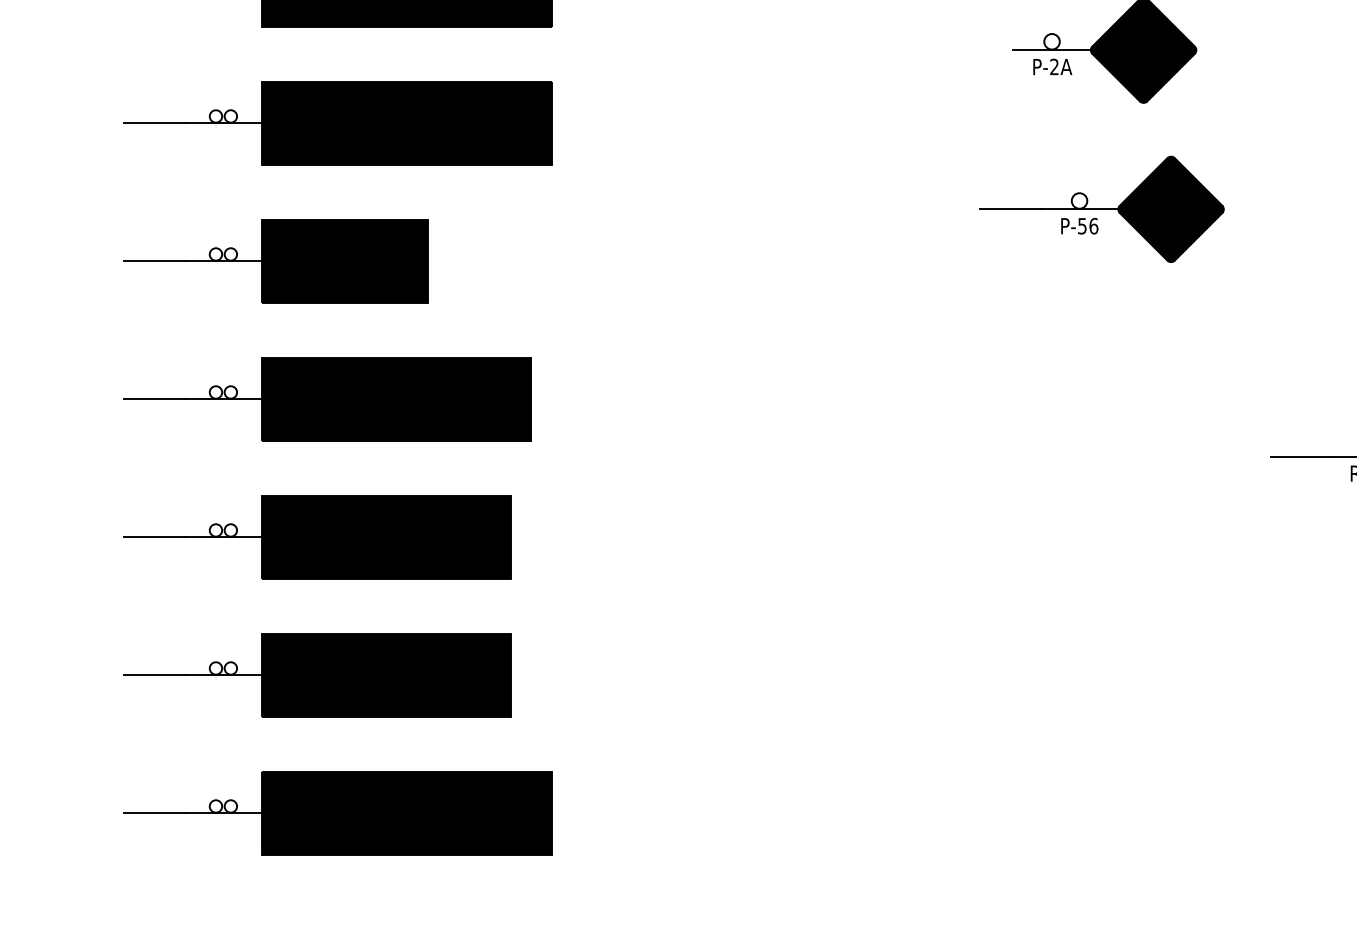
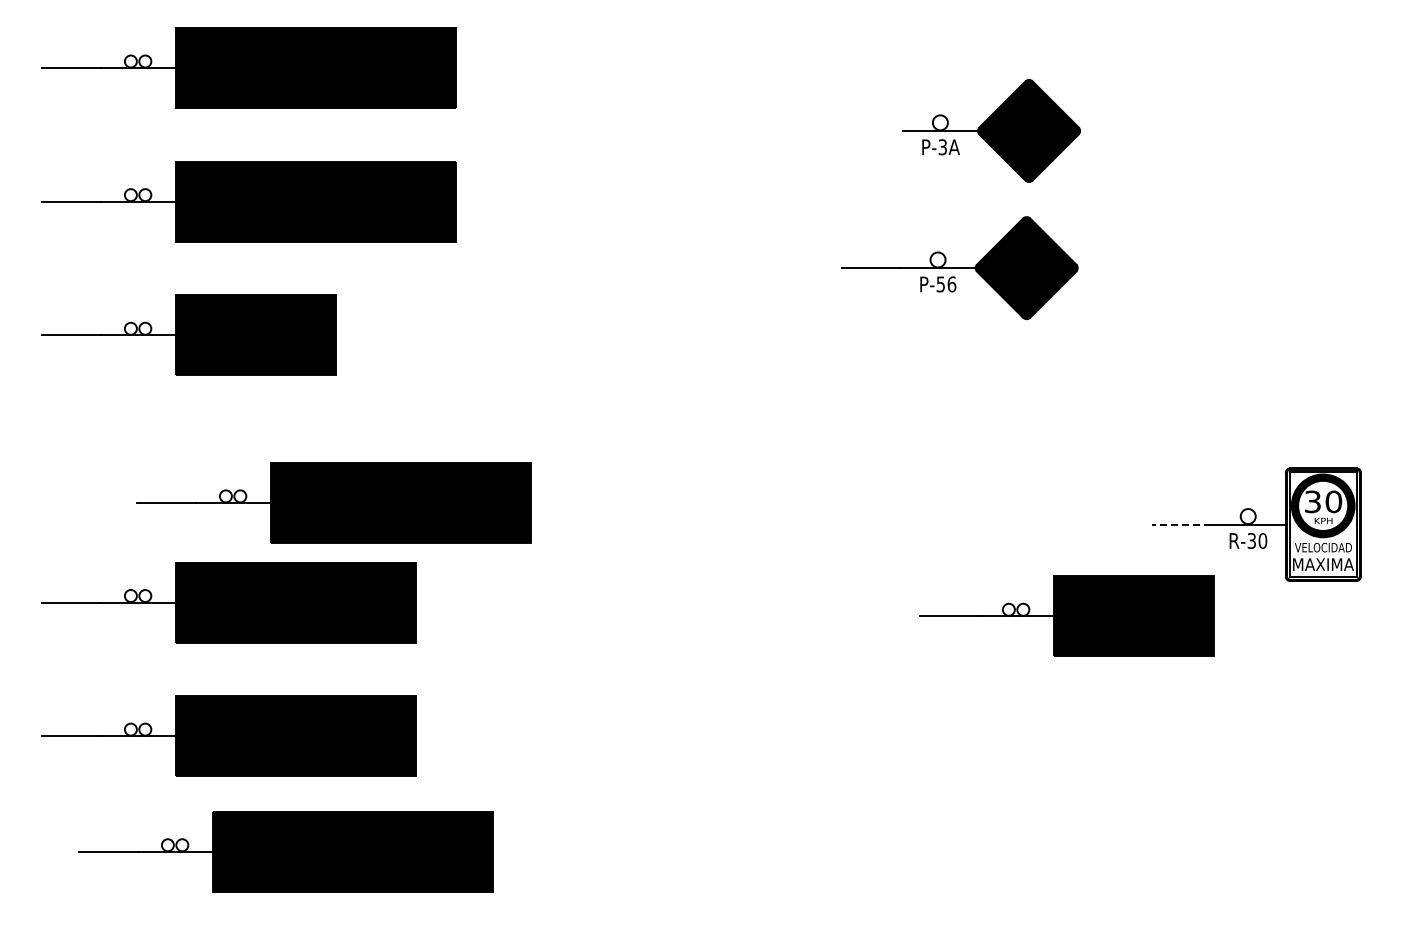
text: (1054, 67) -> (942, 147), P-2A -> P-3A
part: (1101, 209) -> (959, 268), moved
part: (327, 398) -> (333, 502), moved
line: (1299, 456) -> (1180, 524), solid -> dashed
part: (1182, 550) -> (1066, 615), added
part: (337, 812) -> (285, 851), moved

